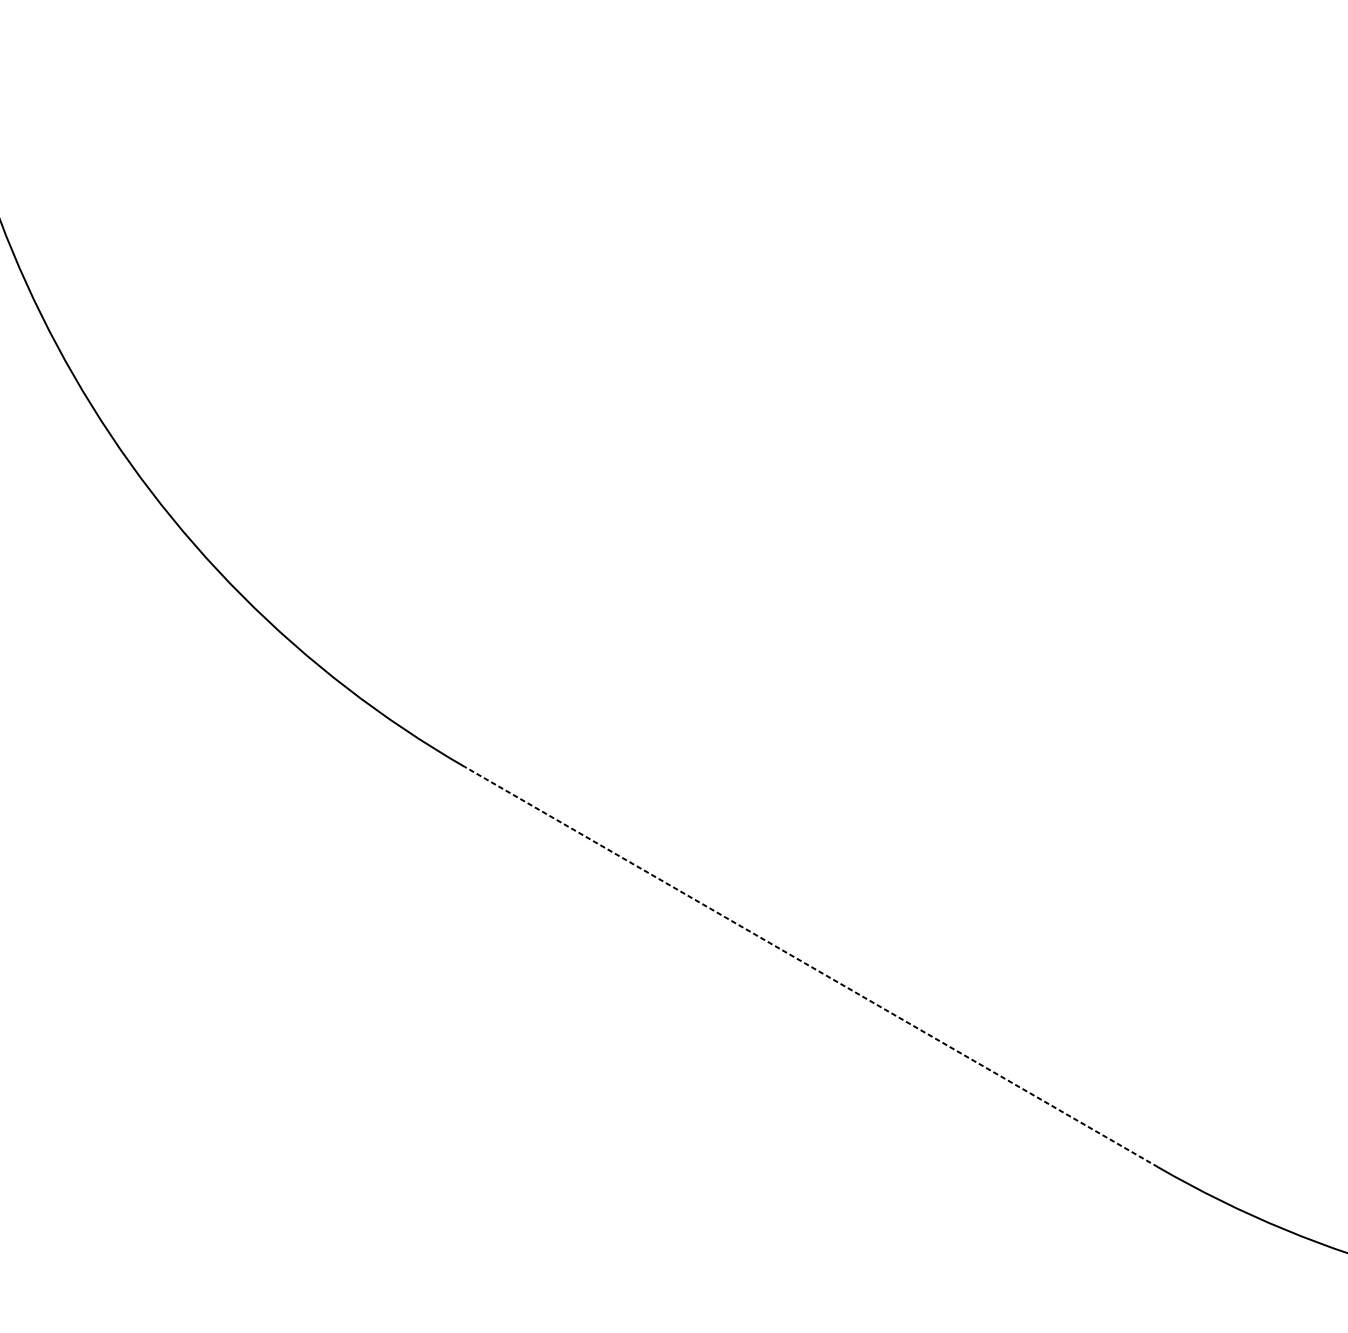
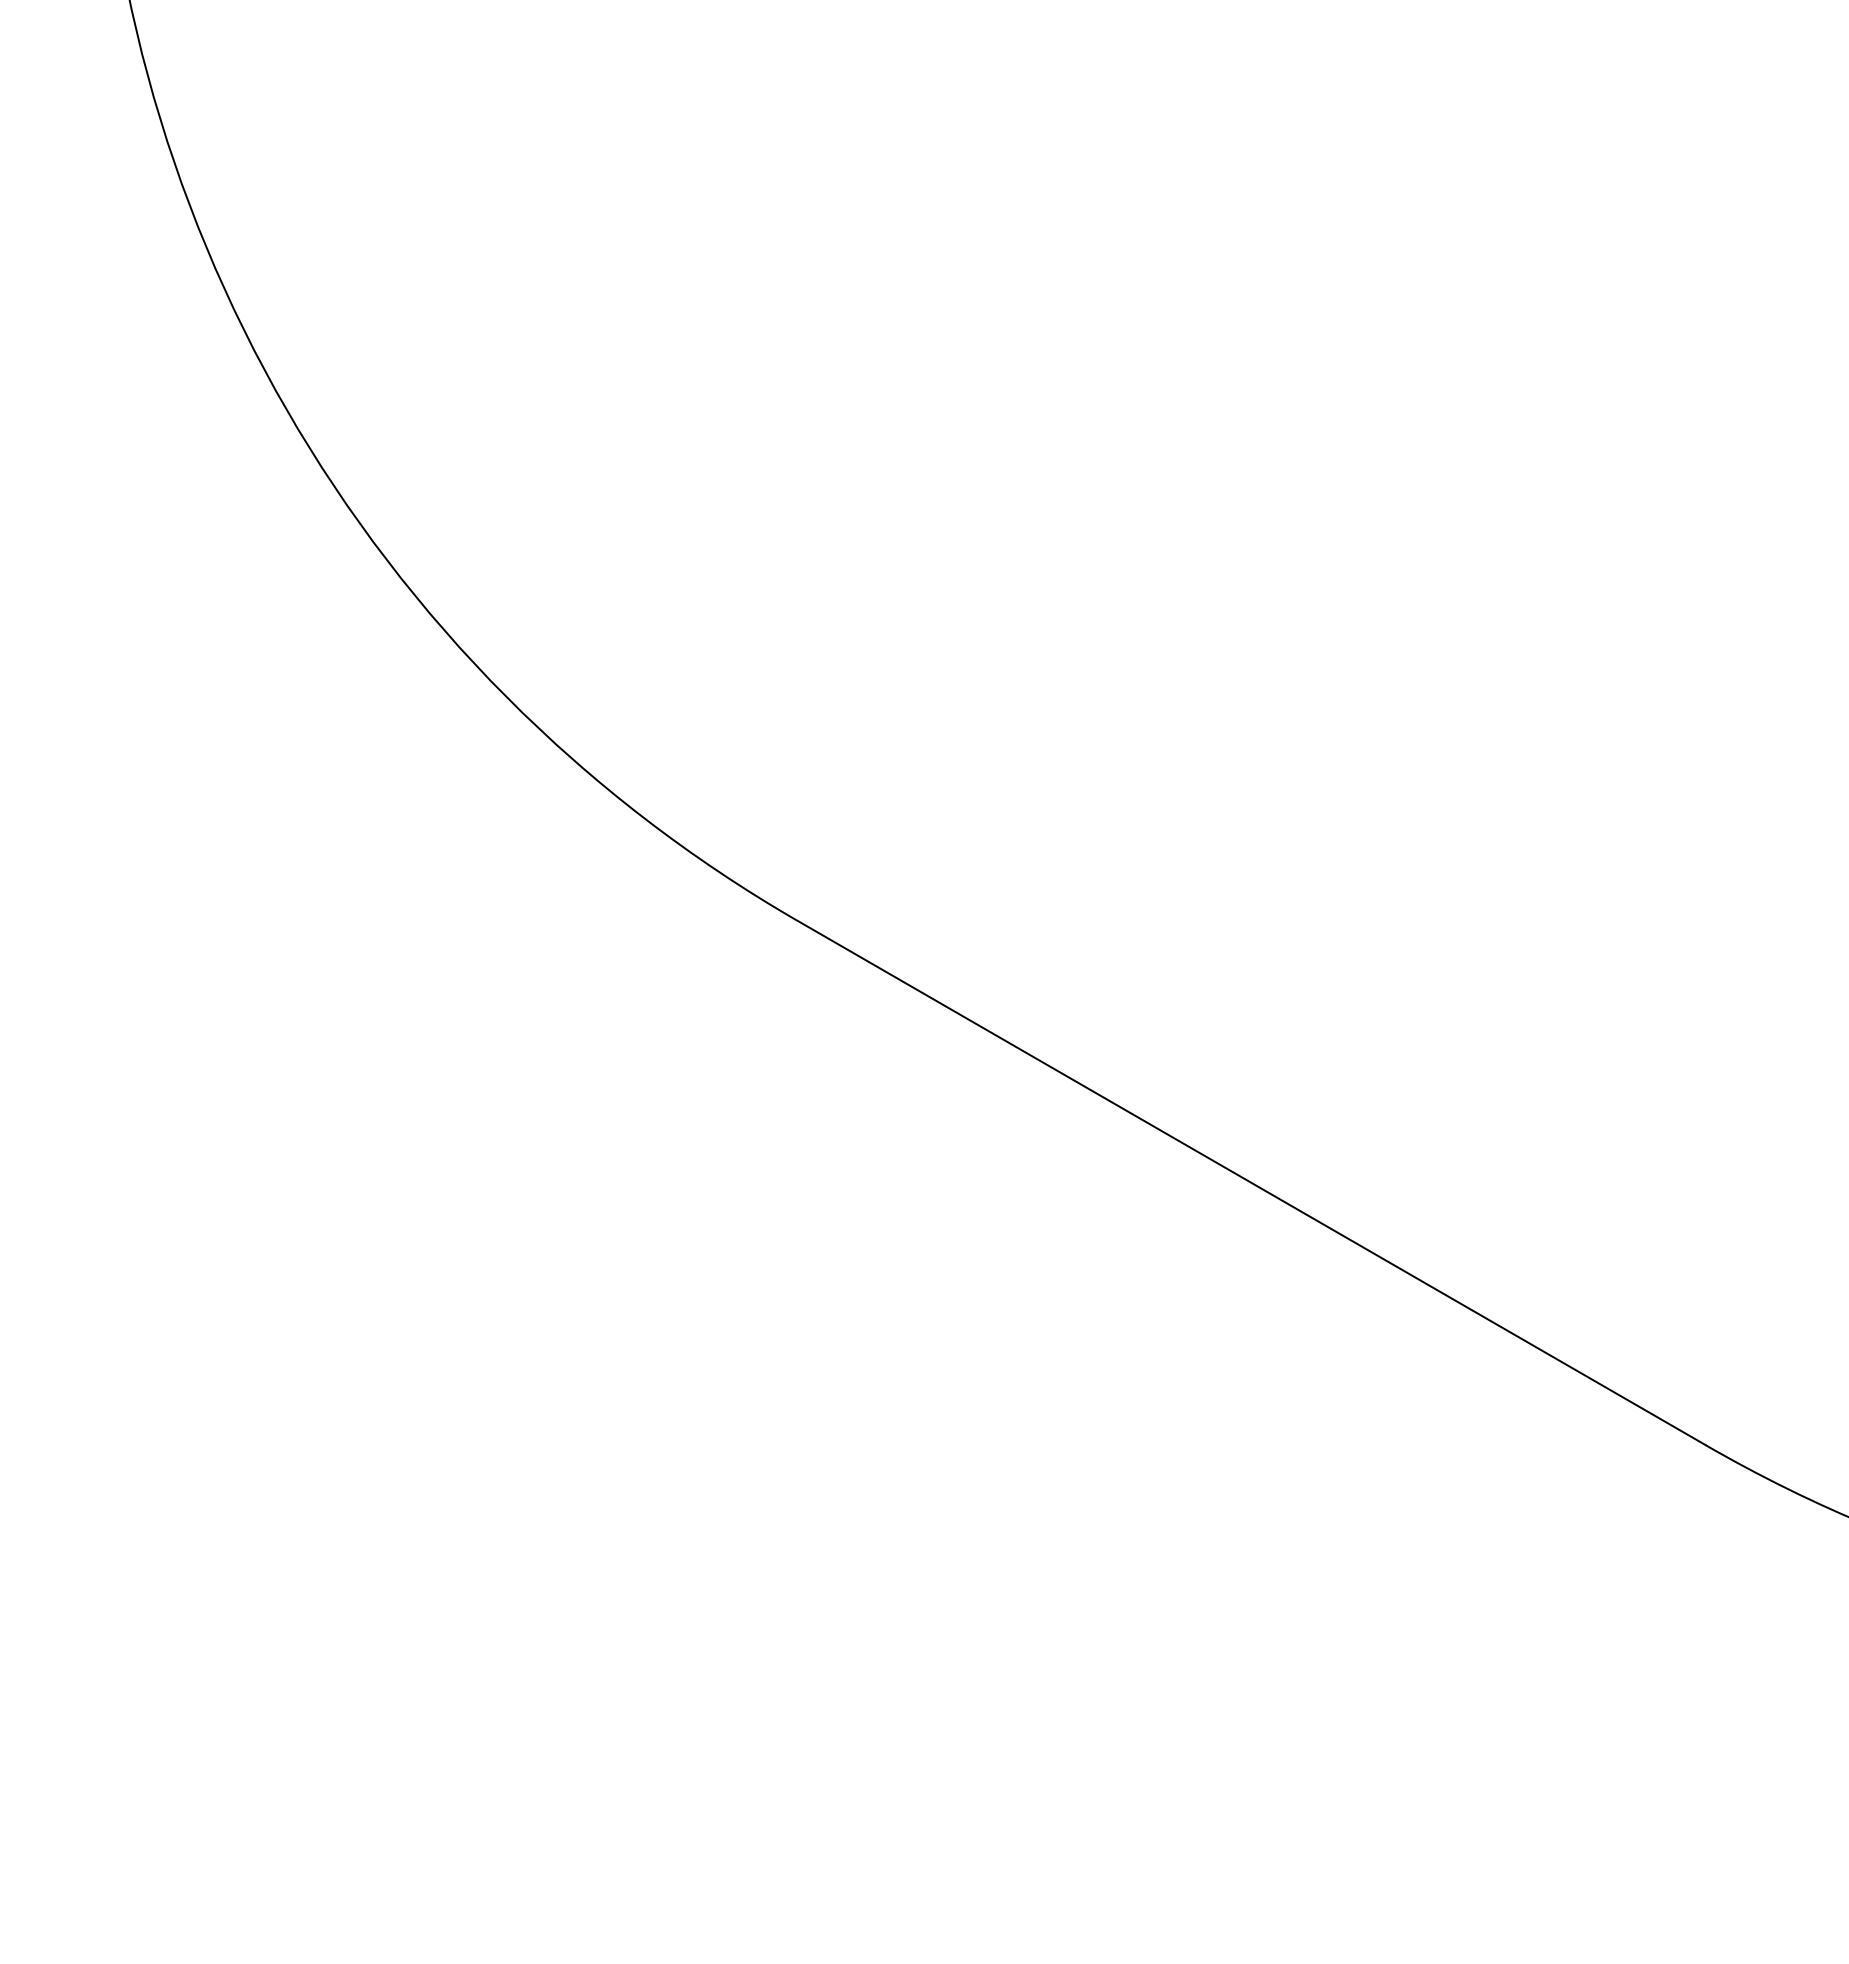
line: (811, 967) -> (1251, 1183), dashed -> solid

